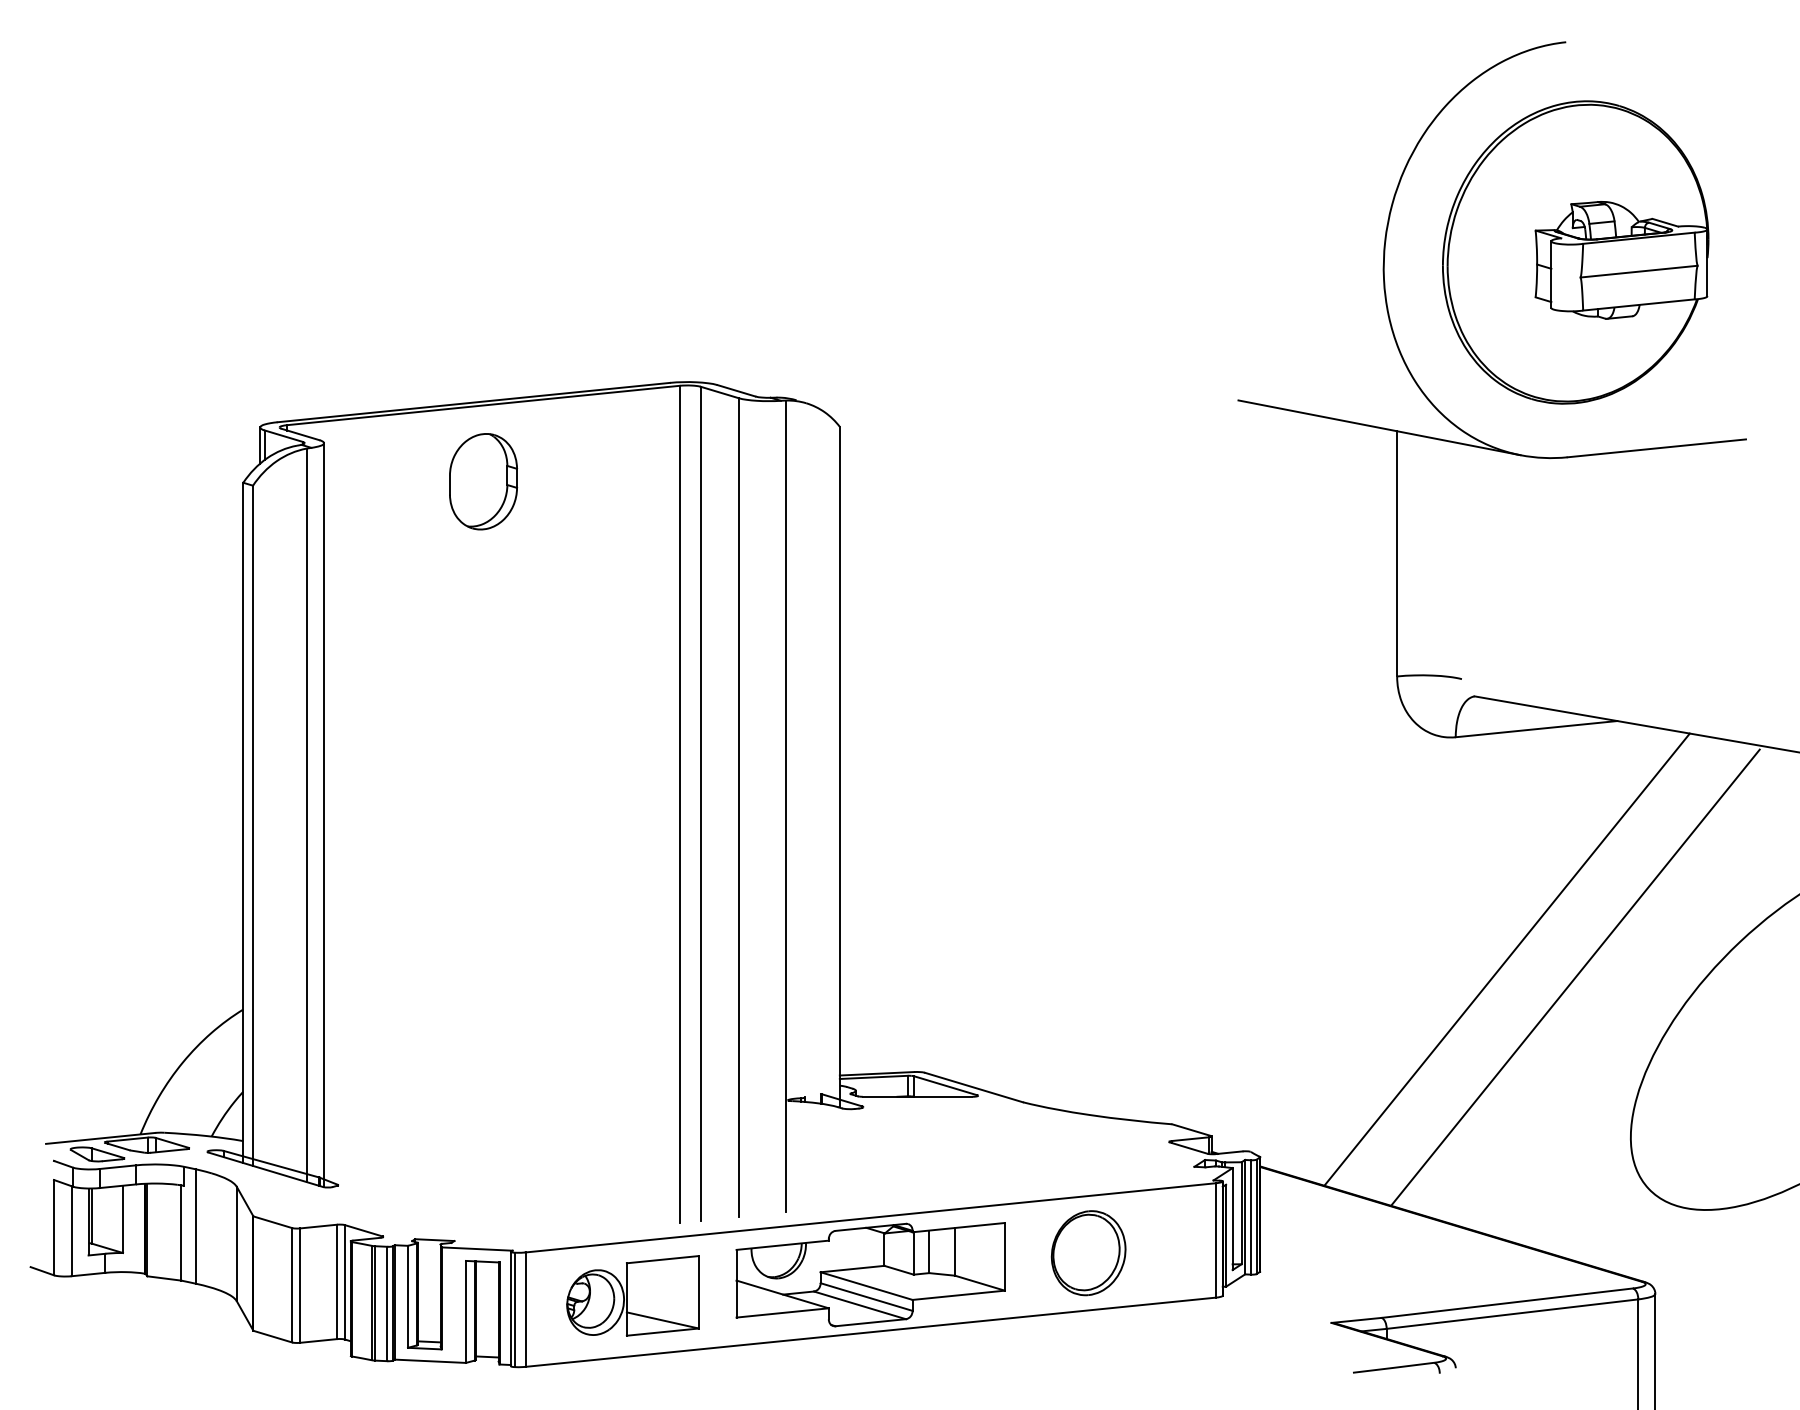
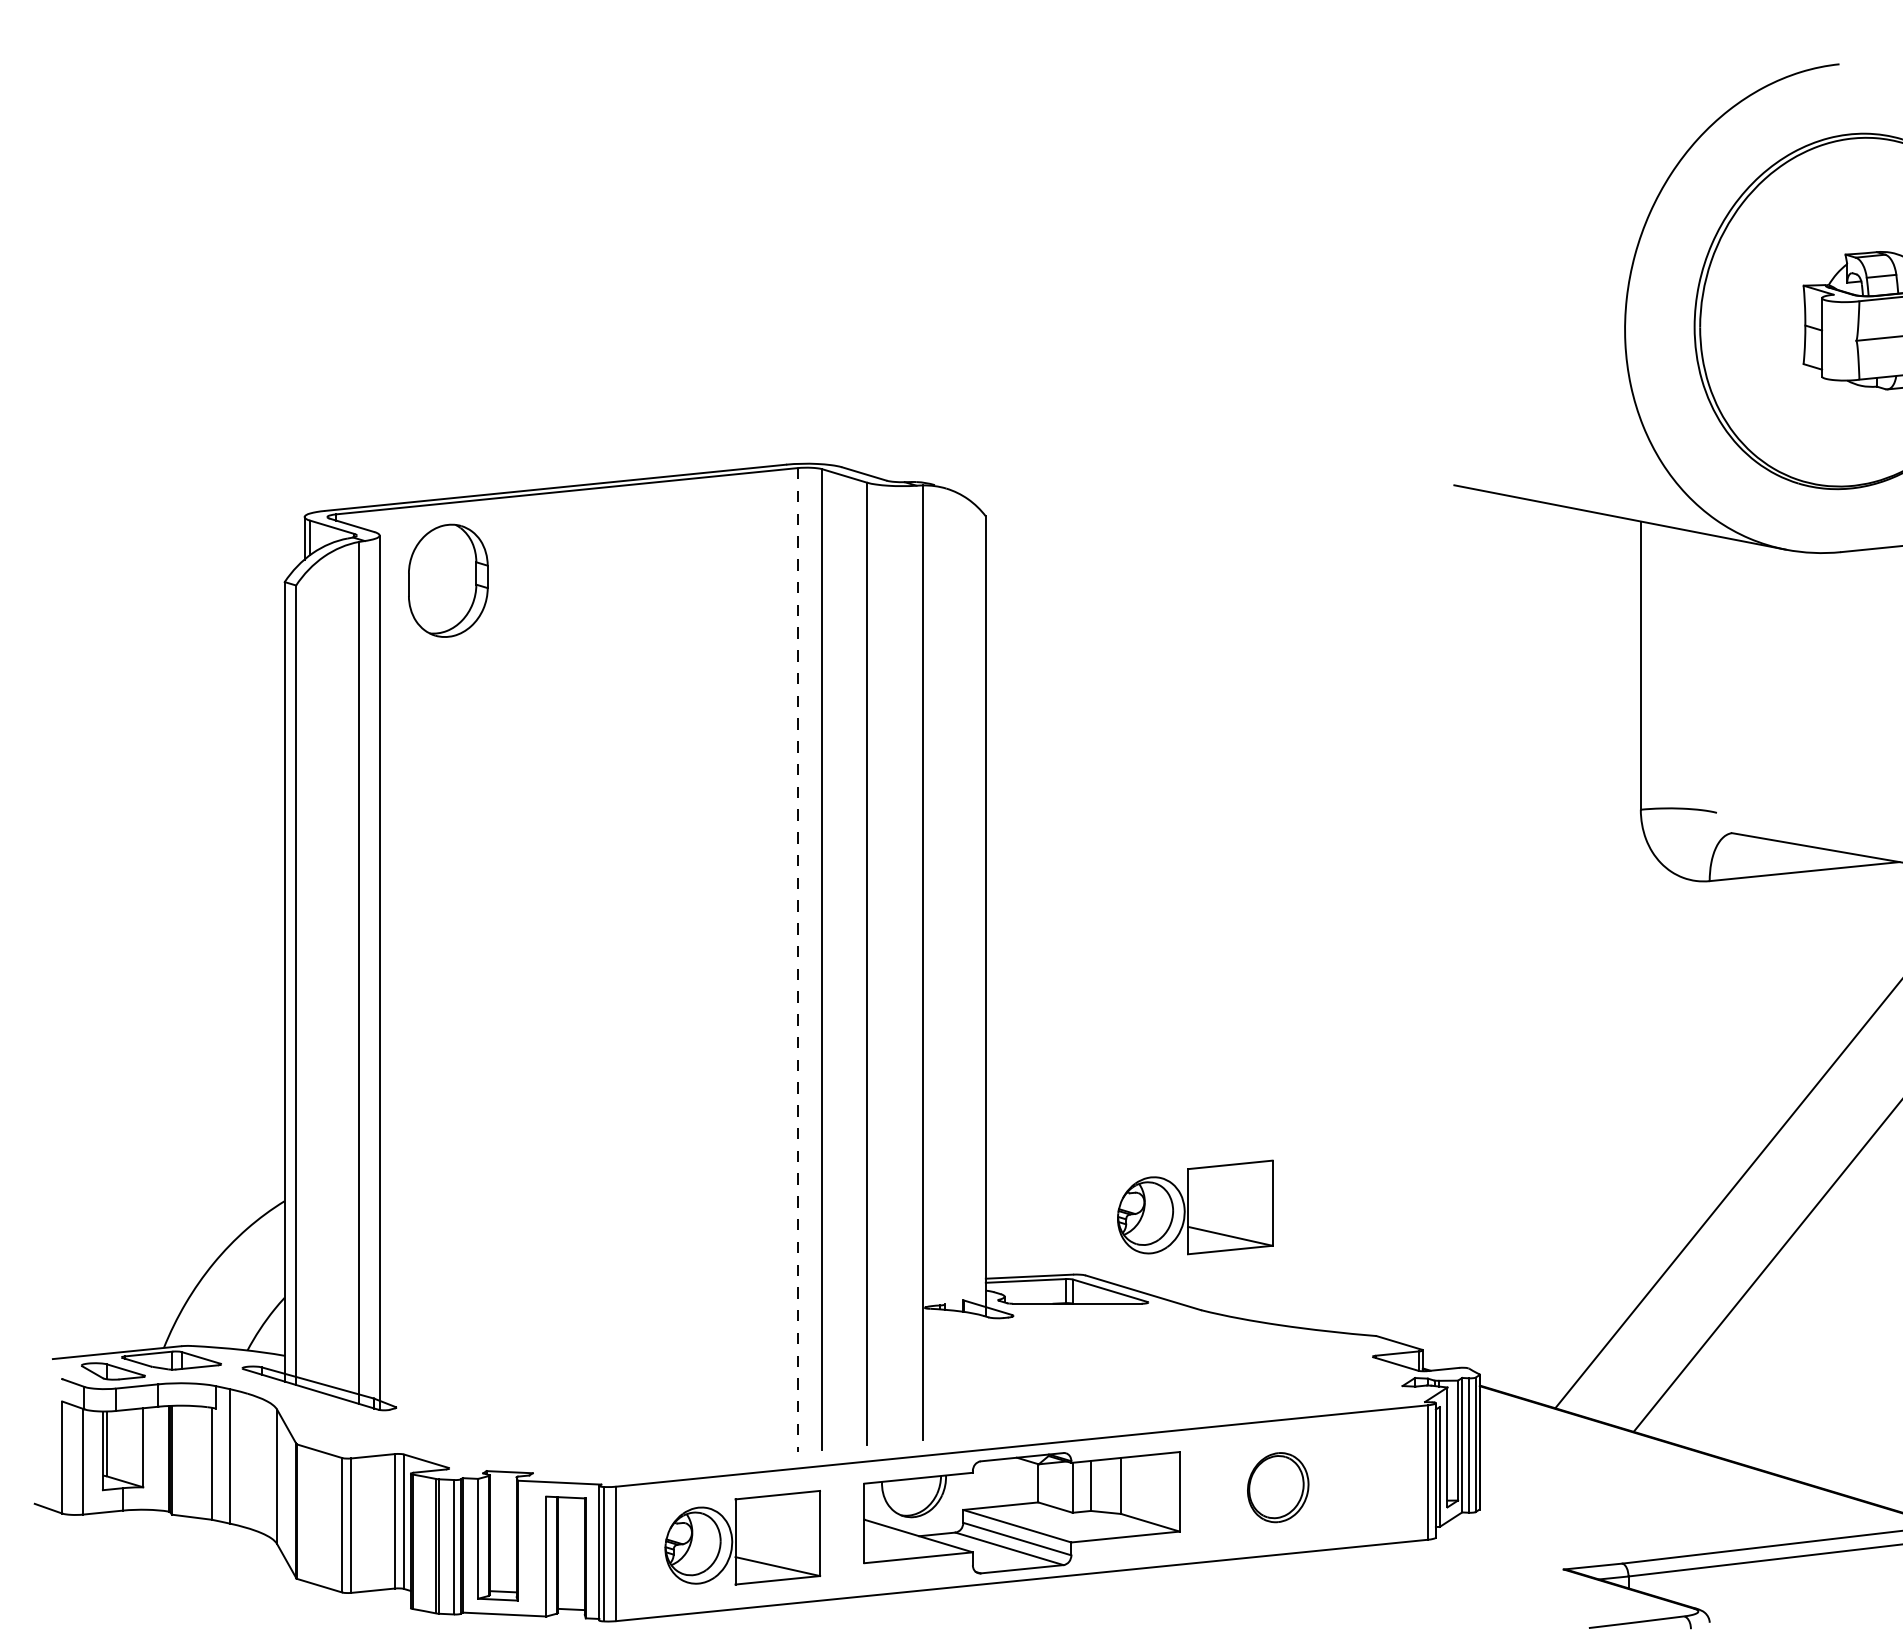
part: (483, 481) -> (448, 580), moved
line: (679, 804) -> (797, 960), solid -> dashed
part: (1017, 1014) -> (1194, 1207), added
part: (1088, 1253) -> (1278, 1487), size x0.7

